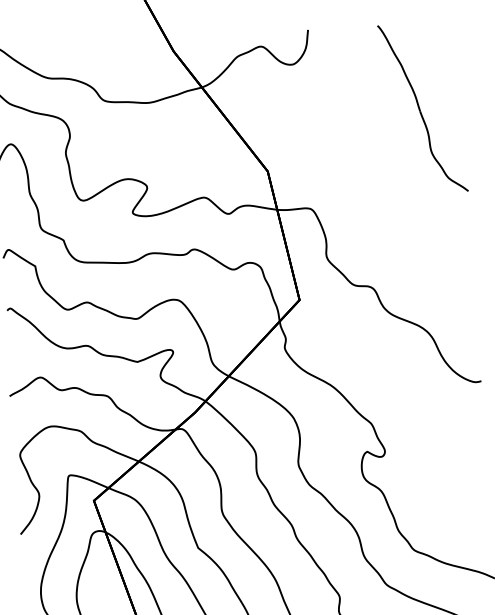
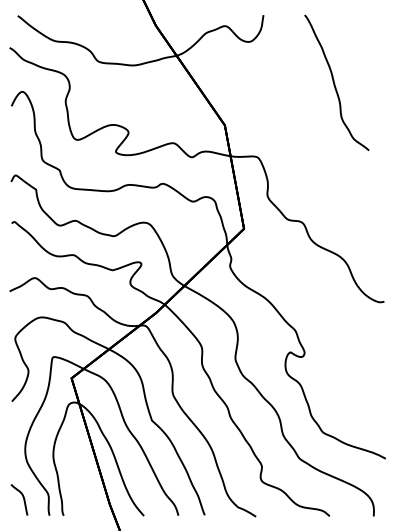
part: (422, 108) -> (336, 82), moved

